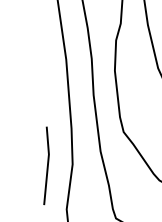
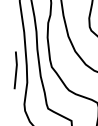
line: (46, 166) -> (15, 70), moved

